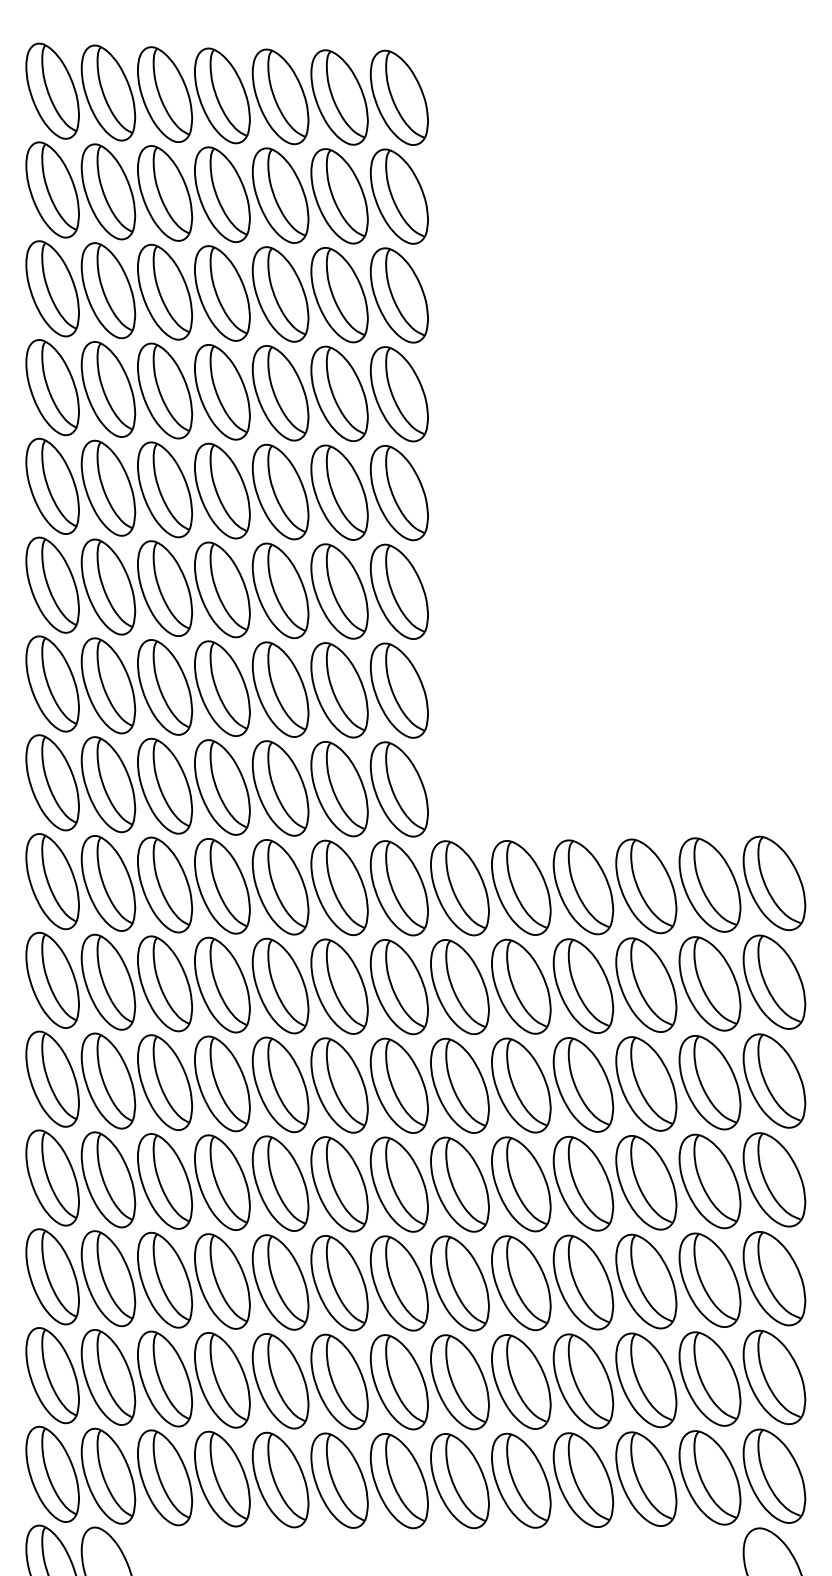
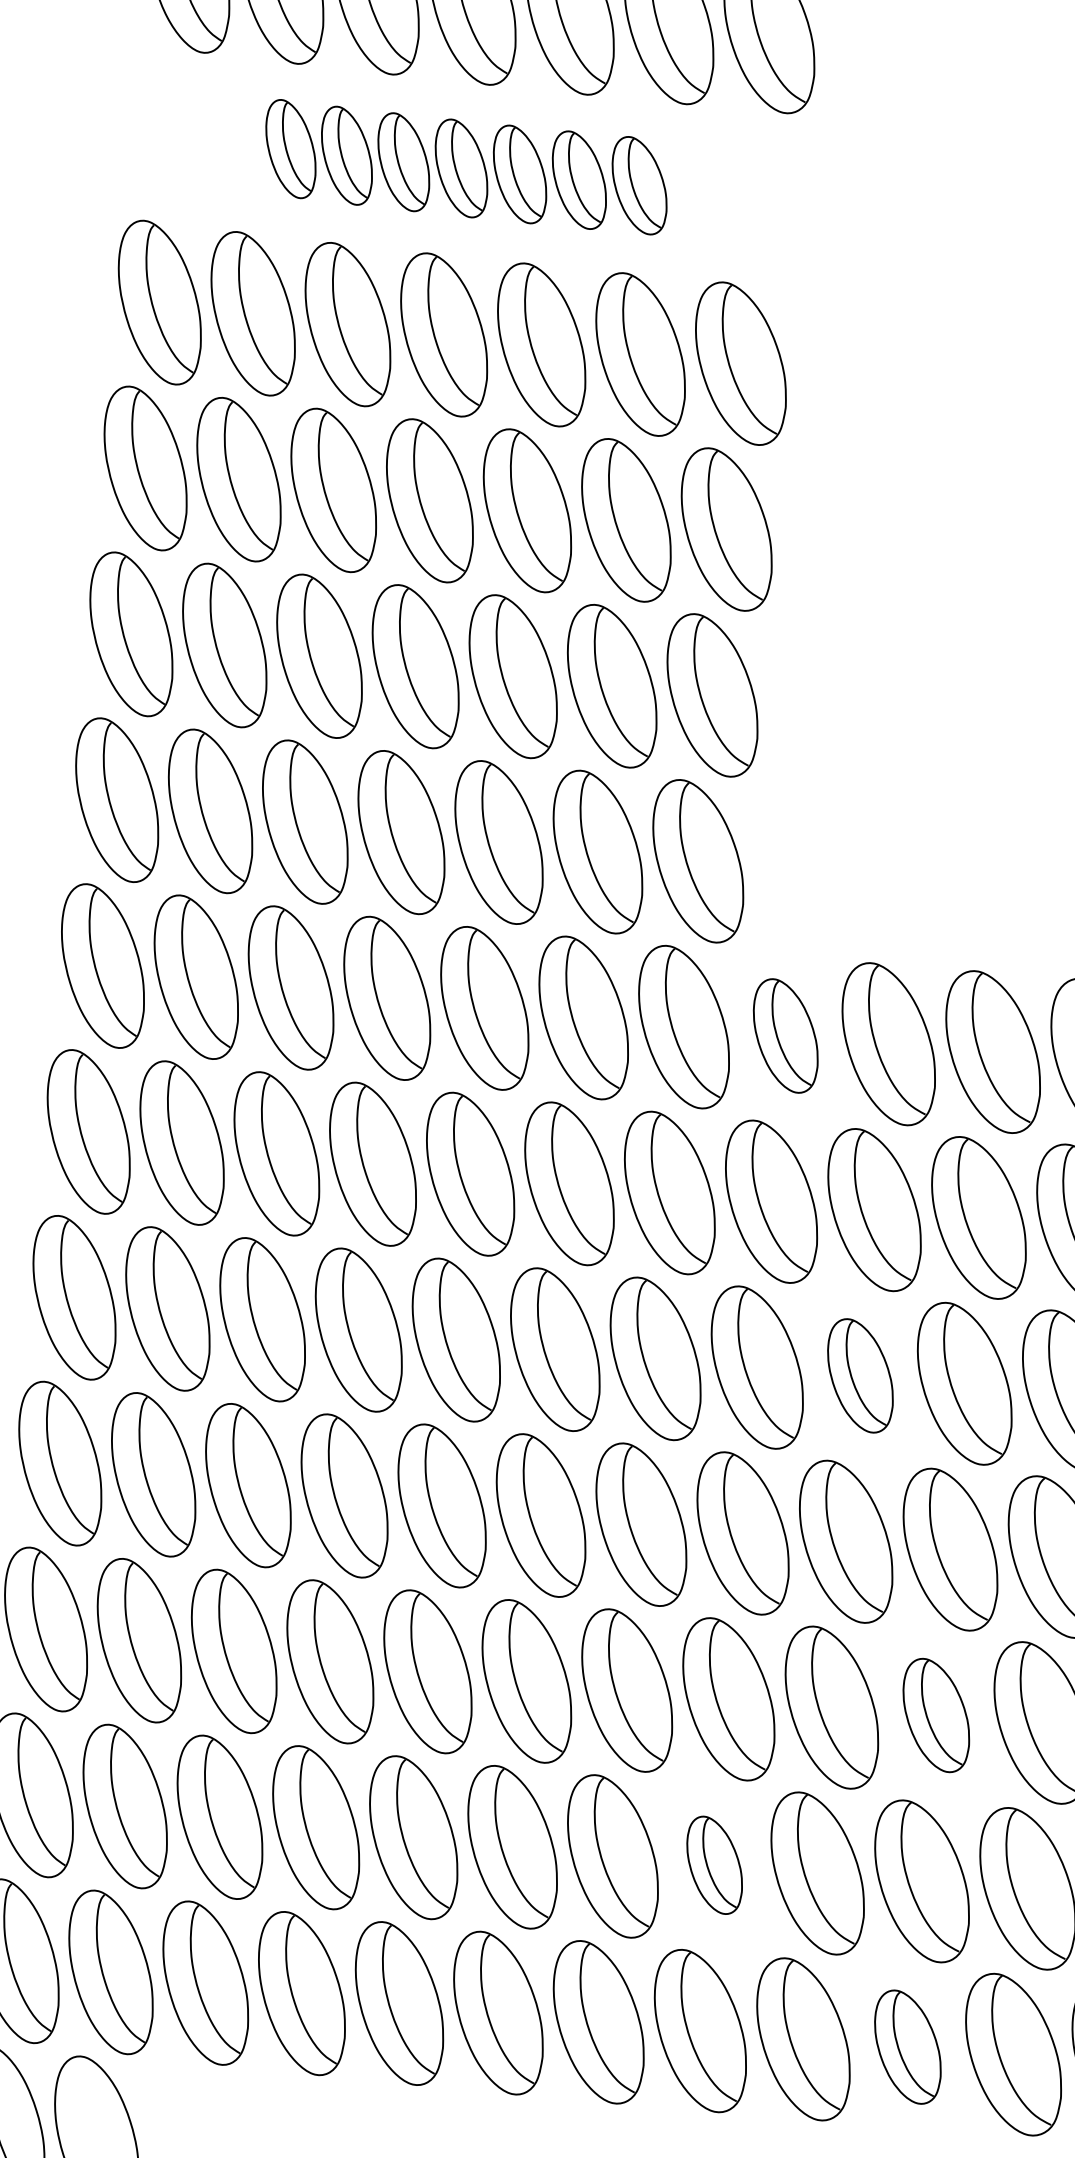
part: (226, 390) -> (465, 166), size x0.6
part: (459, 888) -> (784, 1036), size x0.7
part: (521, 1085) -> (860, 1375), size x0.7
part: (583, 1282) -> (936, 1715), size x0.7
part: (459, 1382) -> (713, 1865), size x0.6
part: (583, 1479) -> (908, 2046), size x0.7

